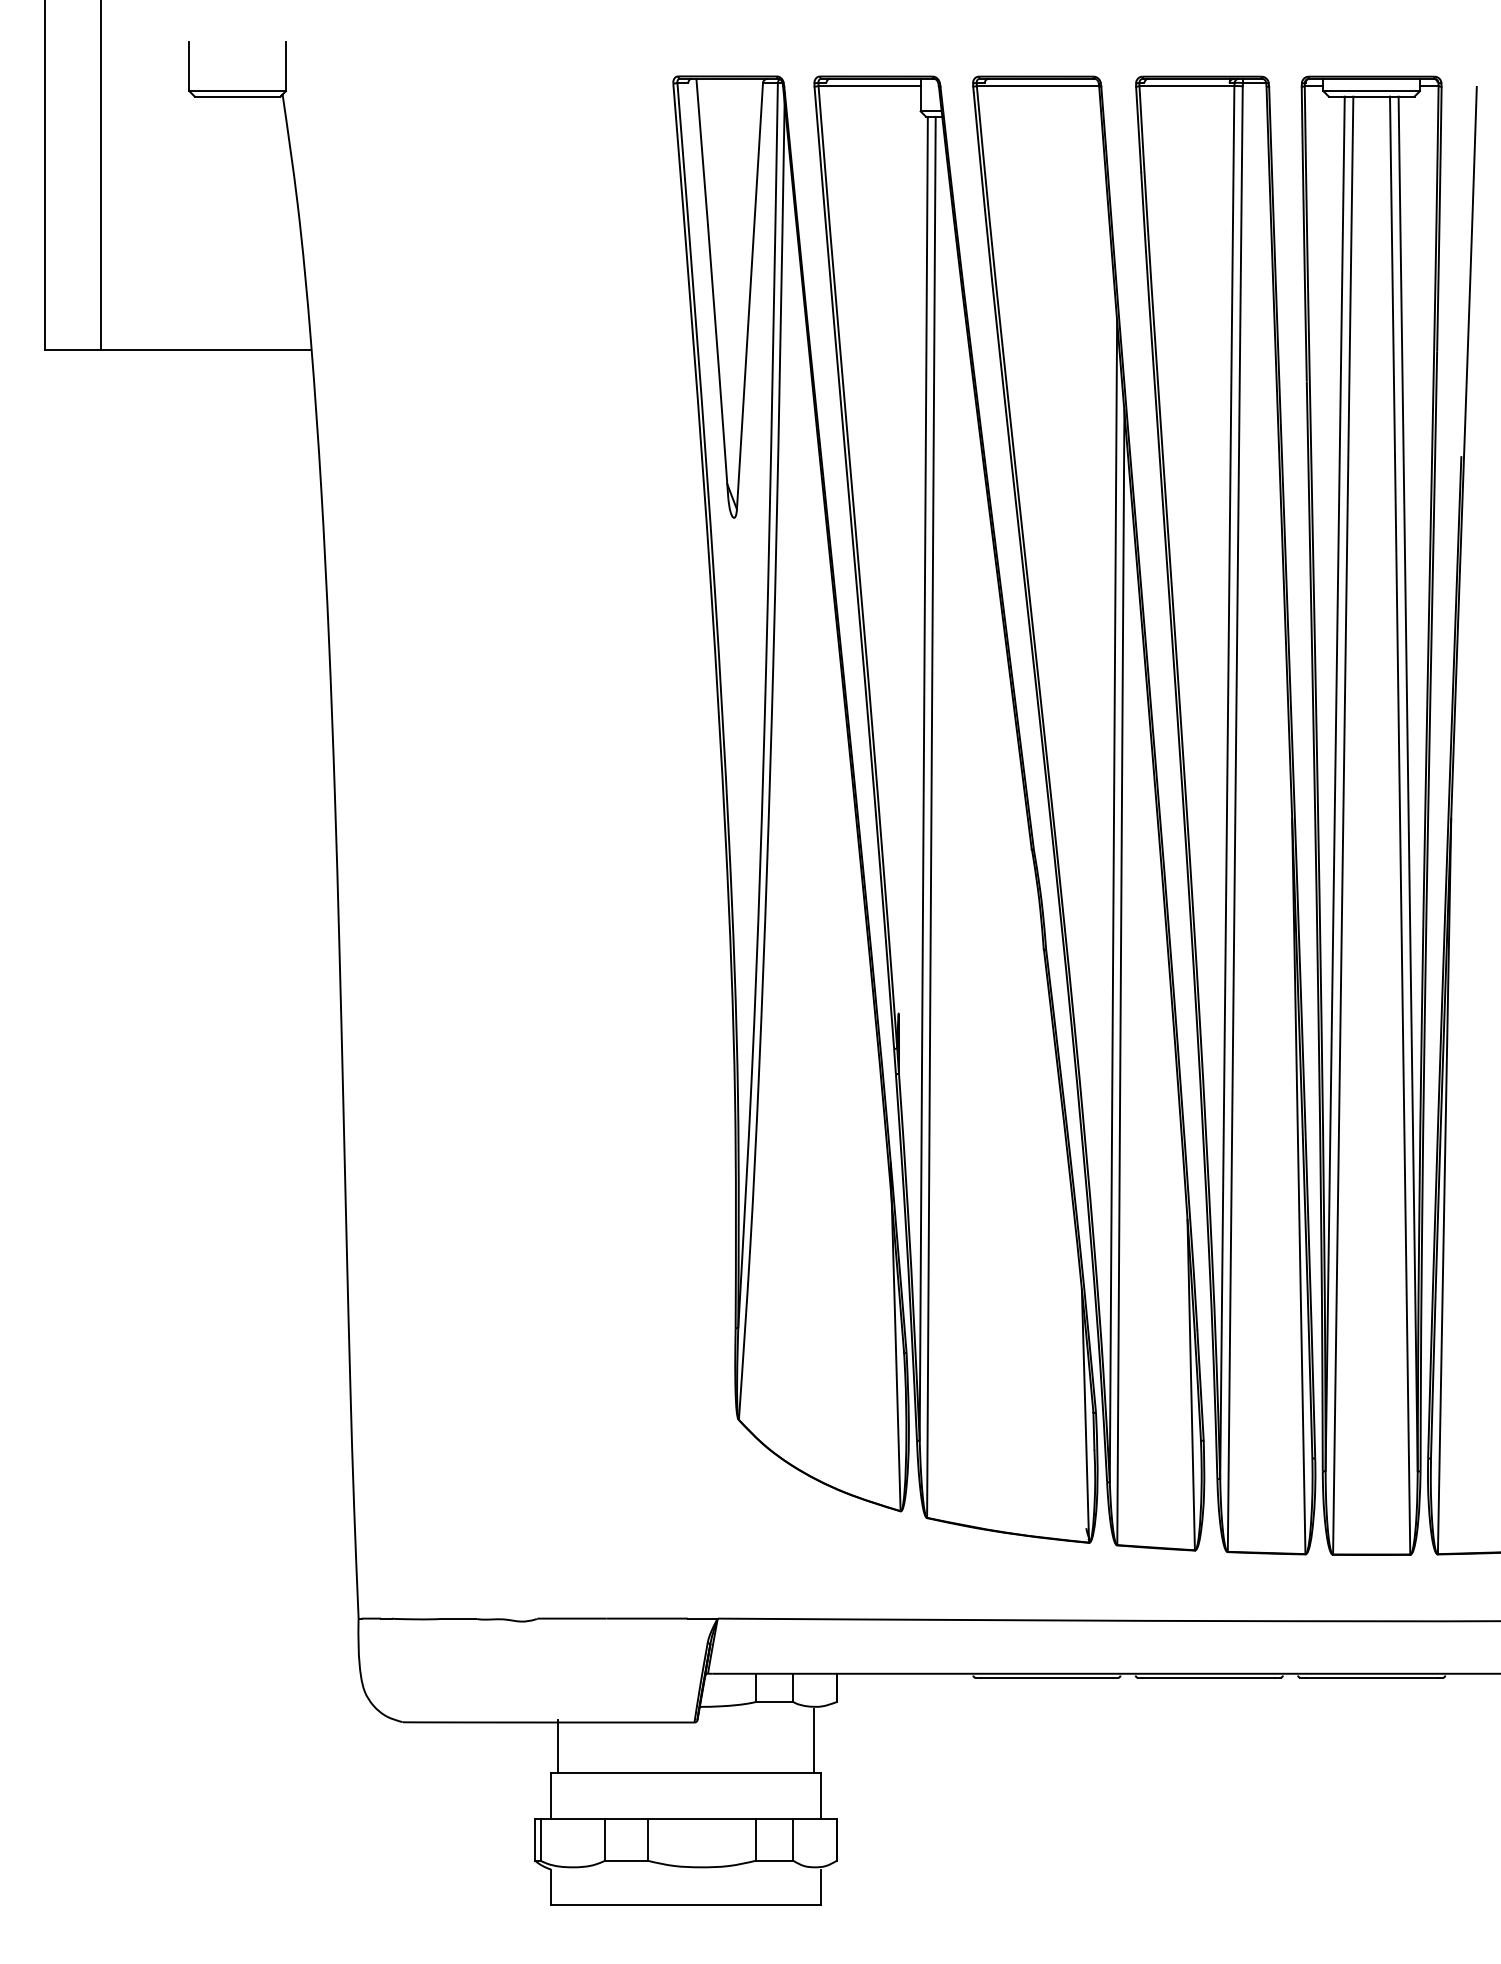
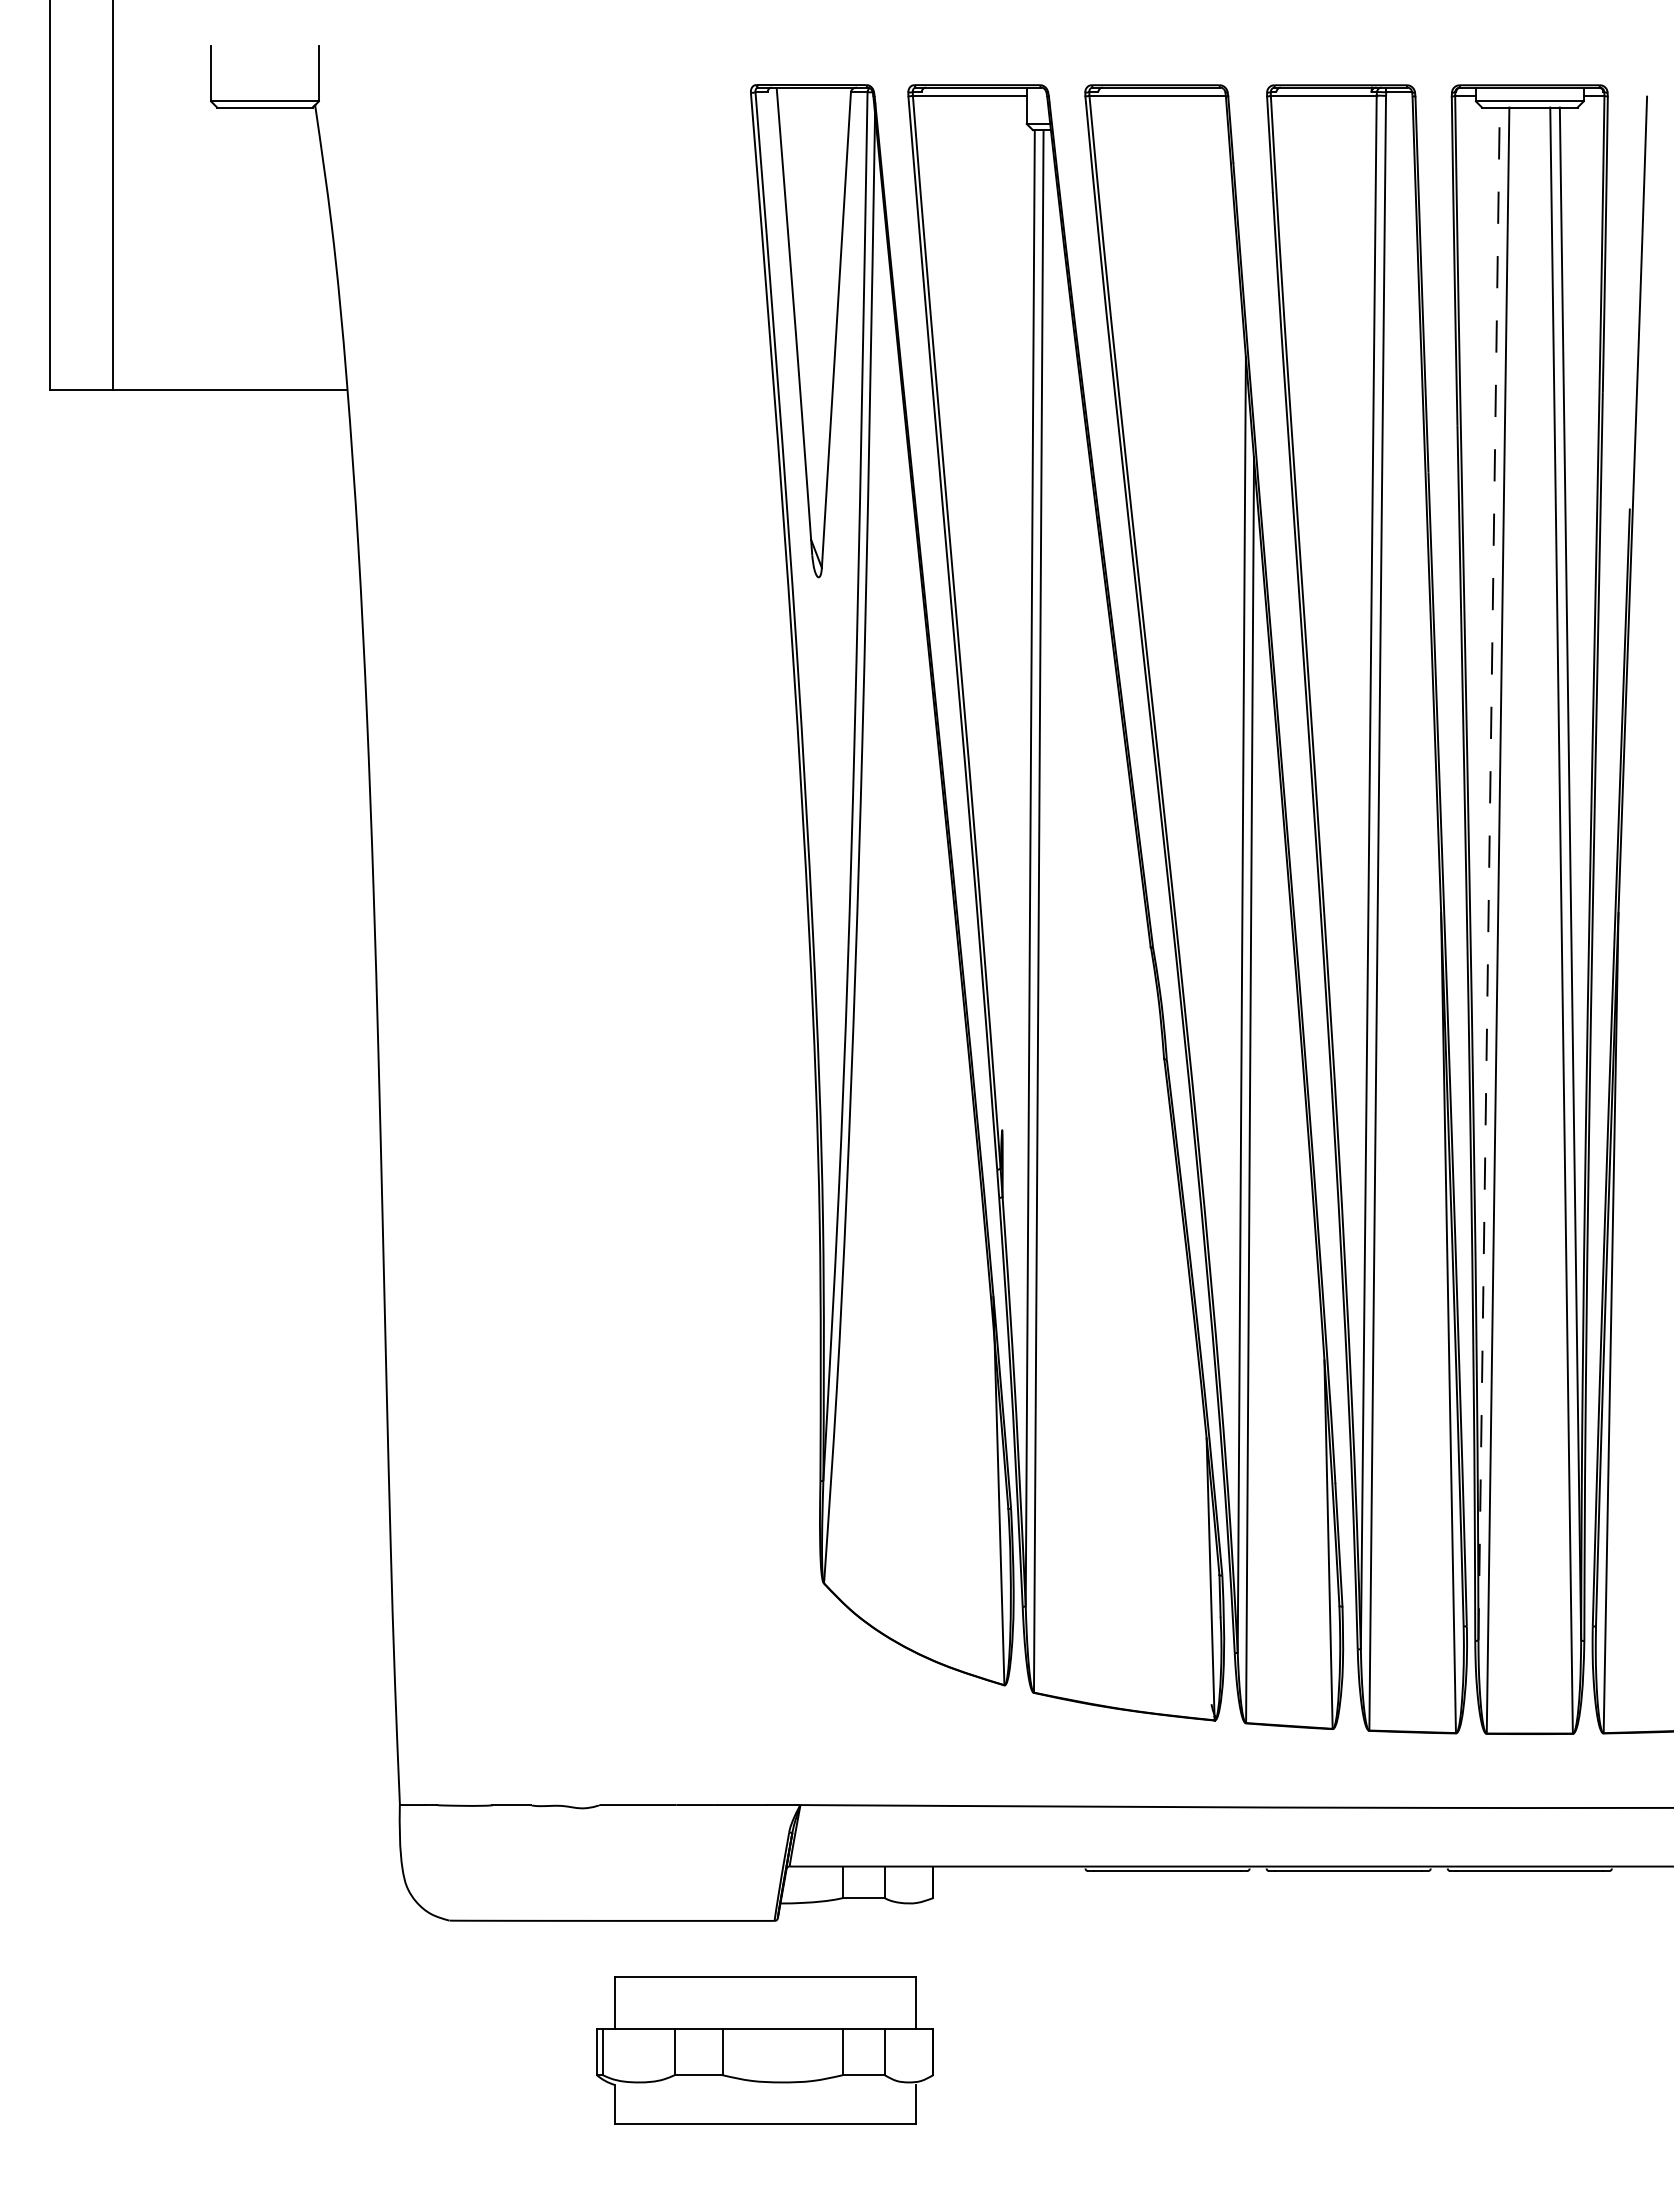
line: (1335, 783) -> (1489, 873), solid -> dashed
line: (813, 1740) -> (907, 1940), removed
line: (558, 1746) -> (622, 1947), removed

